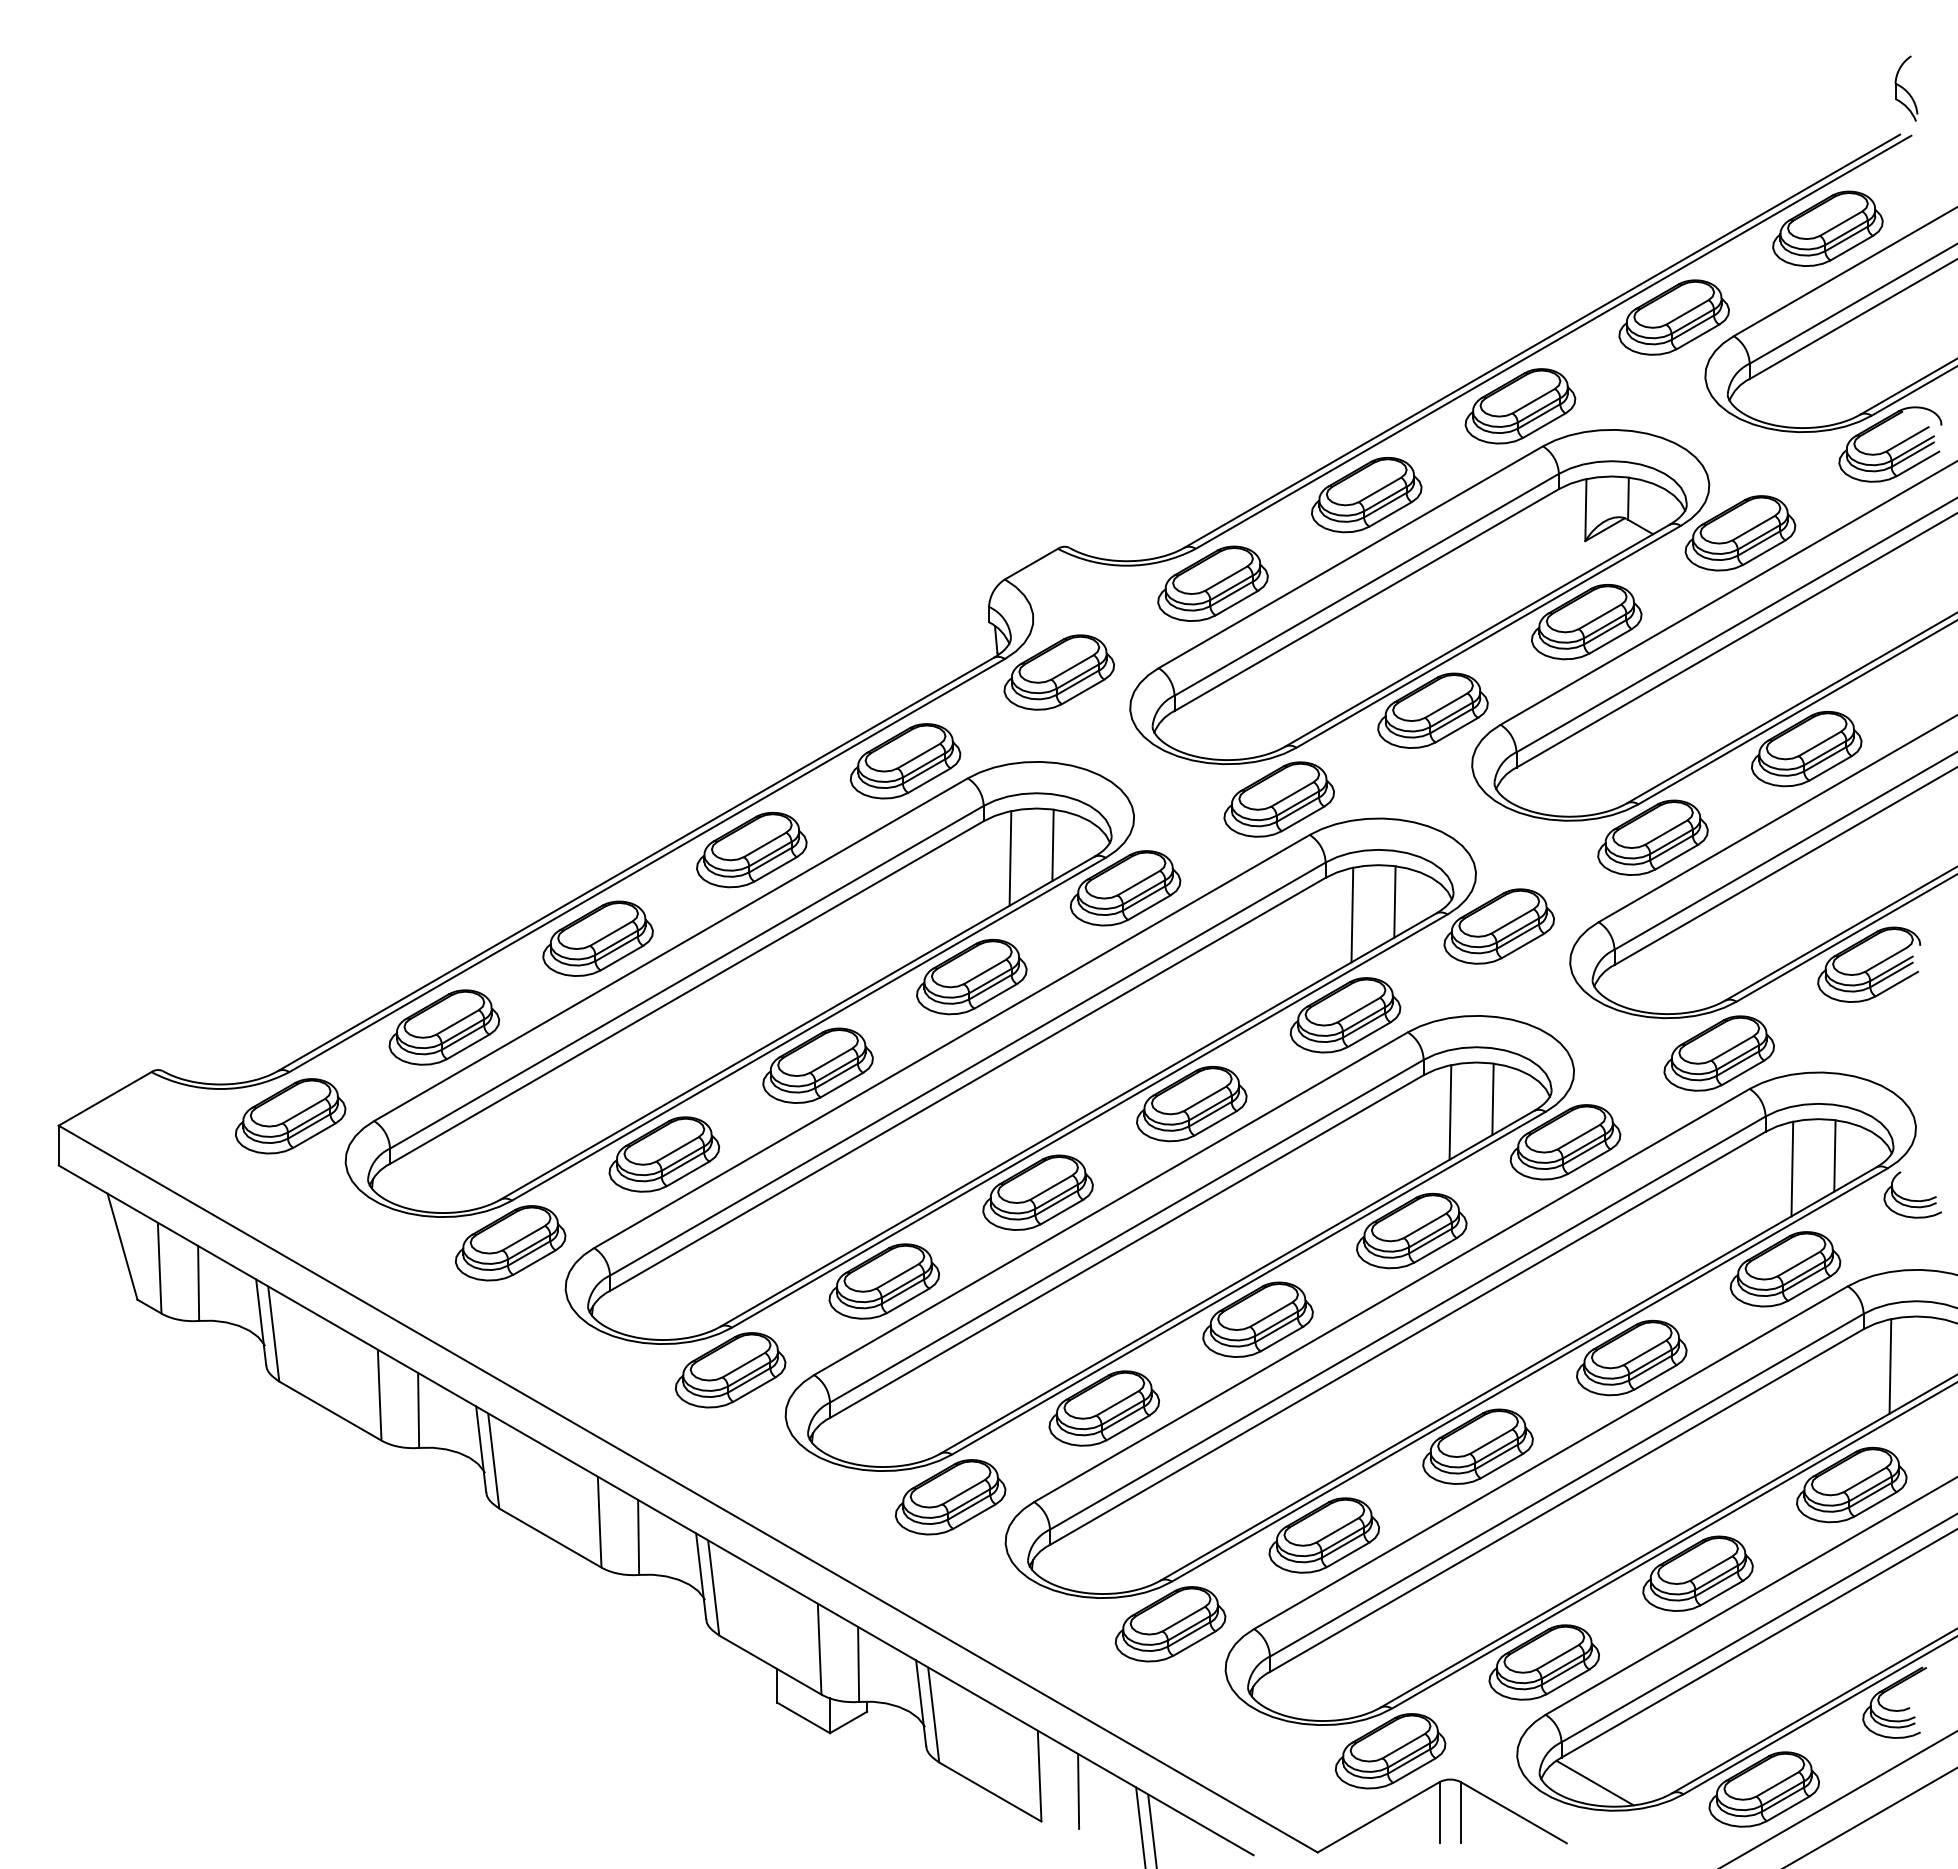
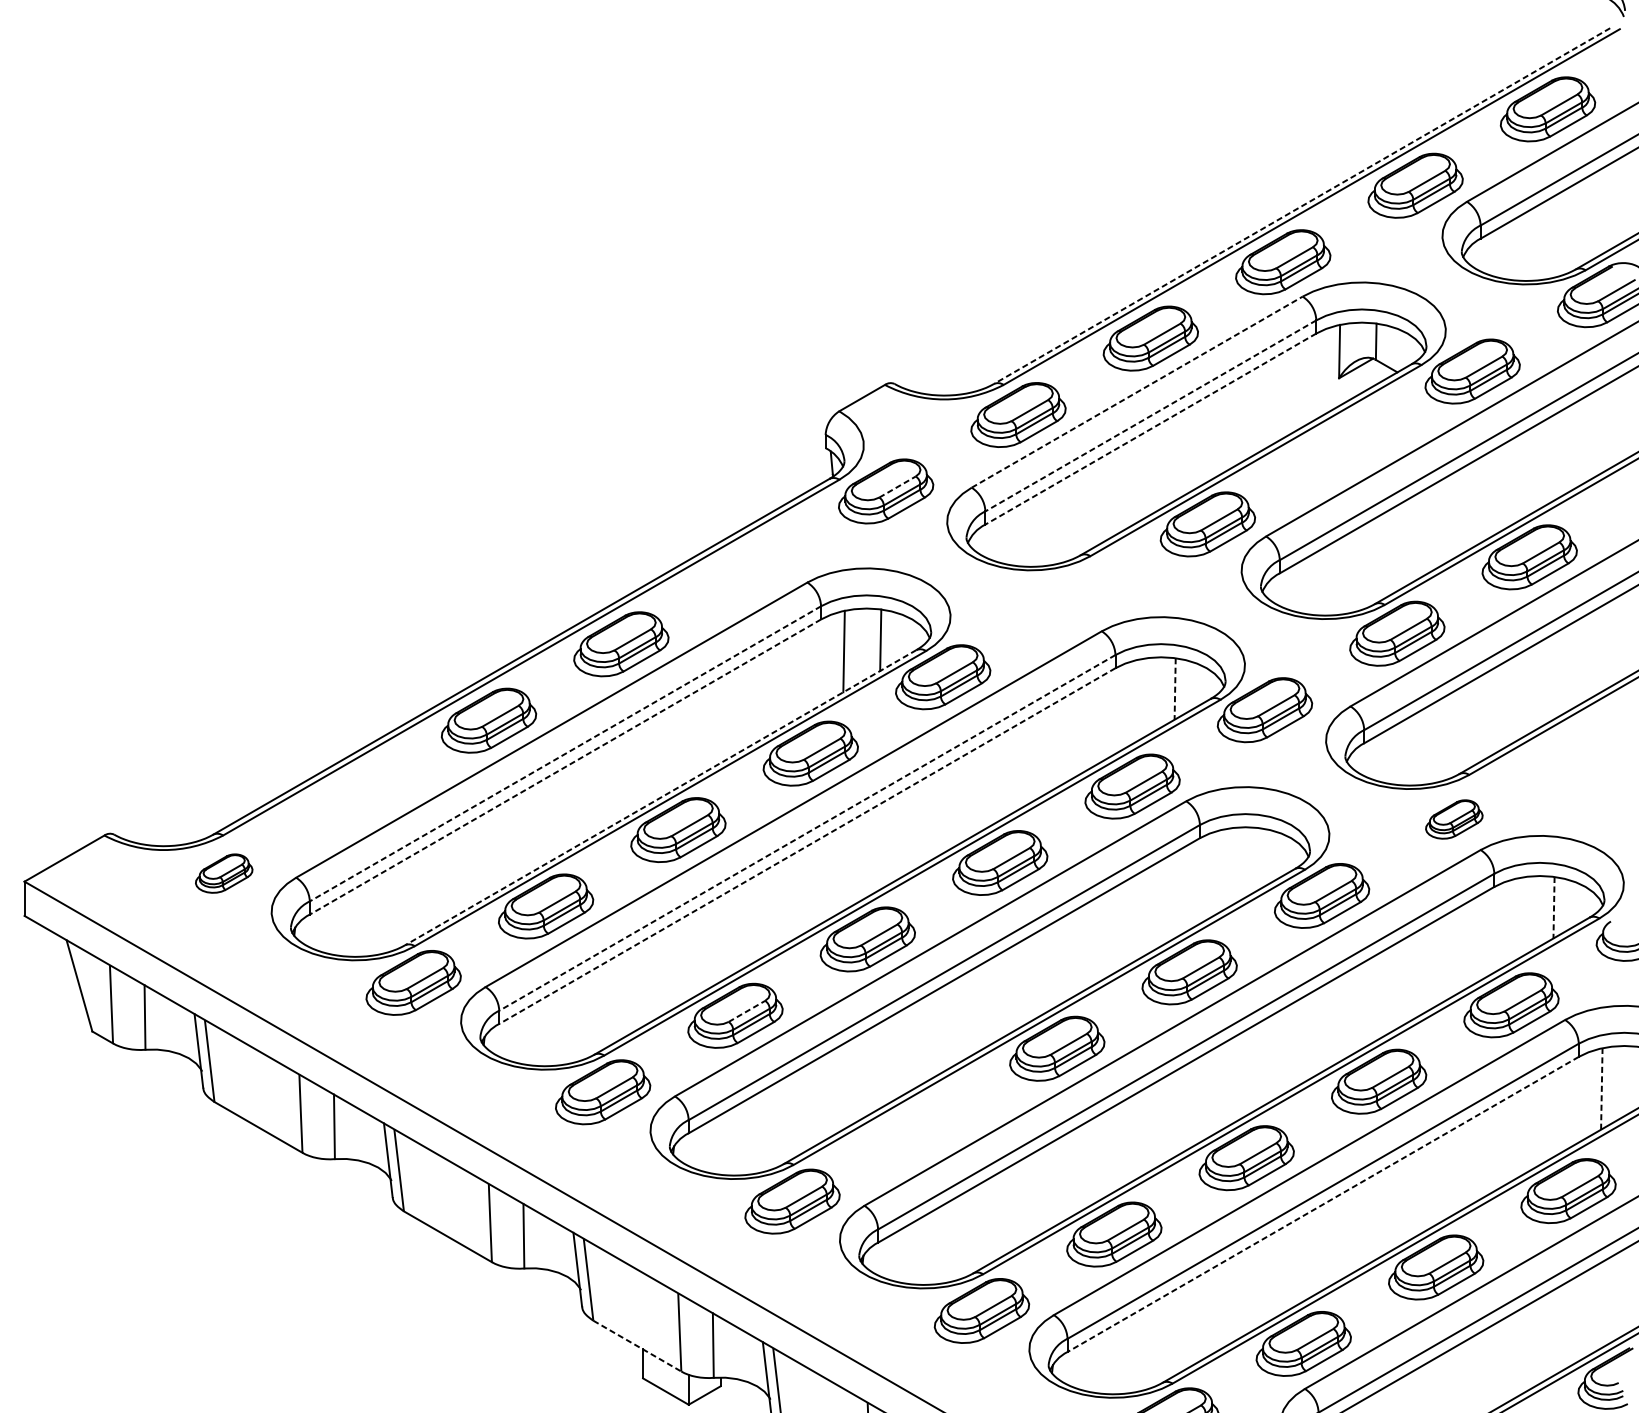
line: (1541, 341) -> (1301, 206), solid -> dashed
line: (1350, 557) -> (1136, 392), solid -> dashed
line: (1366, 584) -> (1150, 415), solid -> dashed
line: (1366, 600) -> (1150, 429), solid -> dashed
part: (1586, 622) -> (1340, 448), removed
line: (1072, 667) -> (897, 487), solid -> dashed
part: (905, 761) -> (753, 568), removed
part: (1278, 799) -> (1074, 600), removed
line: (1394, 901) -> (1174, 688), solid -> dashed
line: (1352, 914) -> (1138, 699), removed
part: (1868, 964) -> (1582, 742), removed
line: (686, 977) -> (565, 754), solid -> dashed
line: (686, 992) -> (565, 766), solid -> dashed
part: (444, 1027) -> (356, 797), removed
line: (797, 1028) -> (660, 797), solid -> dashed
part: (1718, 1053) -> (1453, 819), size x0.6
line: (967, 1069) -> (807, 833), solid -> dashed
line: (967, 1084) -> (807, 846), solid -> dashed
line: (1492, 1099) -> (1259, 859), removed
line: (1450, 1112) -> (1223, 870), removed
part: (290, 1116) -> (224, 873), size x0.6
line: (1834, 1155) -> (1553, 907), solid -> dashed
line: (1792, 1168) -> (1517, 918), removed
line: (898, 1276) -> (747, 1011), solid -> dashed
line: (1890, 1365) -> (1601, 1088), solid -> dashed
part: (1104, 1408) -> (925, 1125), removed
line: (1566, 1500) -> (1322, 1204), solid -> dashed
line: (770, 1665) -> (637, 1346), solid -> dashed

